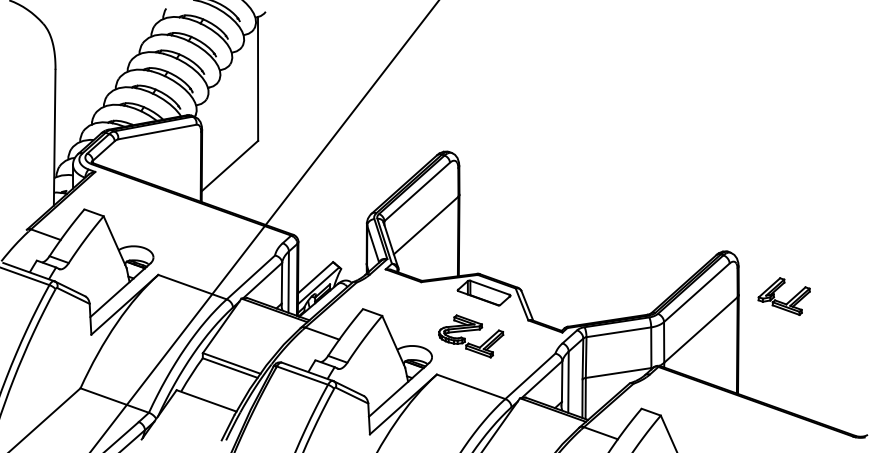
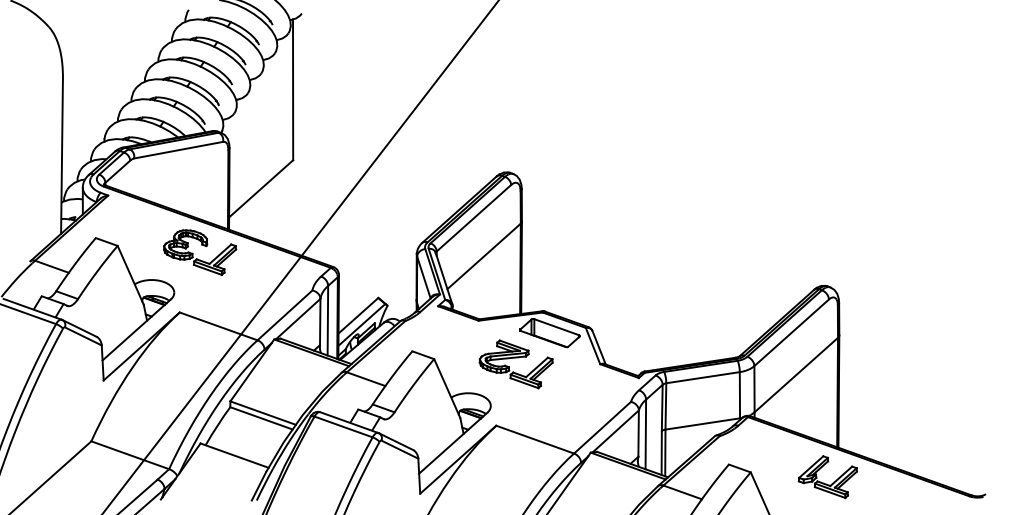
part: (173, 227) -> (197, 258), added
part: (782, 302) -> (826, 483), moved
part: (470, 336) -> (515, 364), moved

